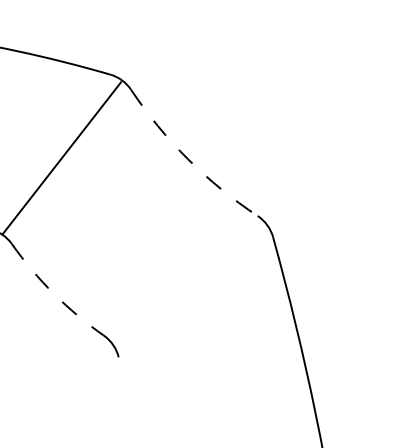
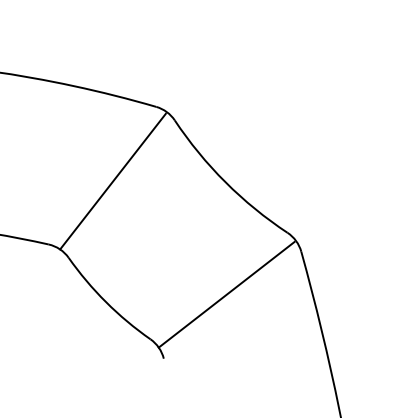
arc: (187, 159) -> (225, 182), dashed -> solid
line: (189, 285) -> (226, 294), added
arc: (54, 294) -> (106, 302), dashed -> solid

